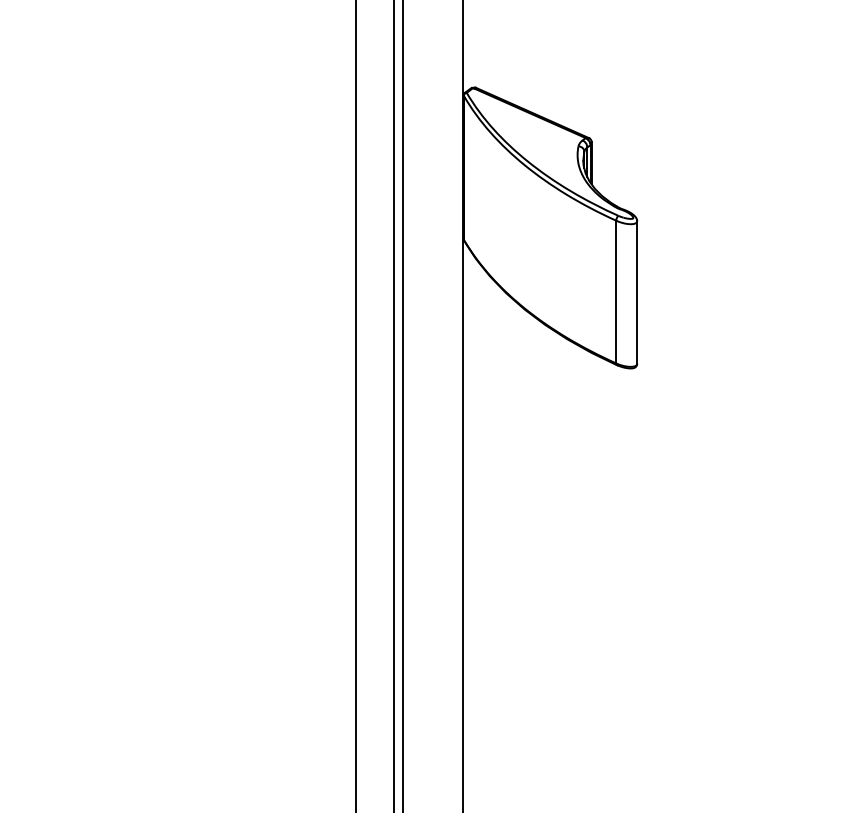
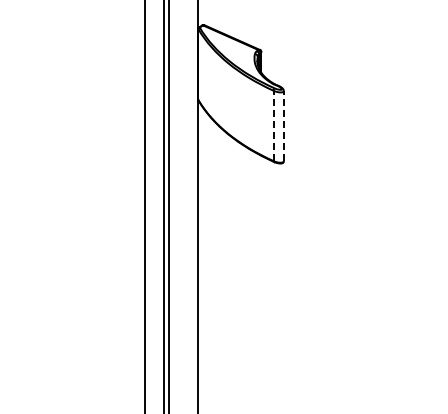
line: (616, 291) -> (273, 125), solid -> dashed
line: (636, 291) -> (283, 125), solid -> dashed

